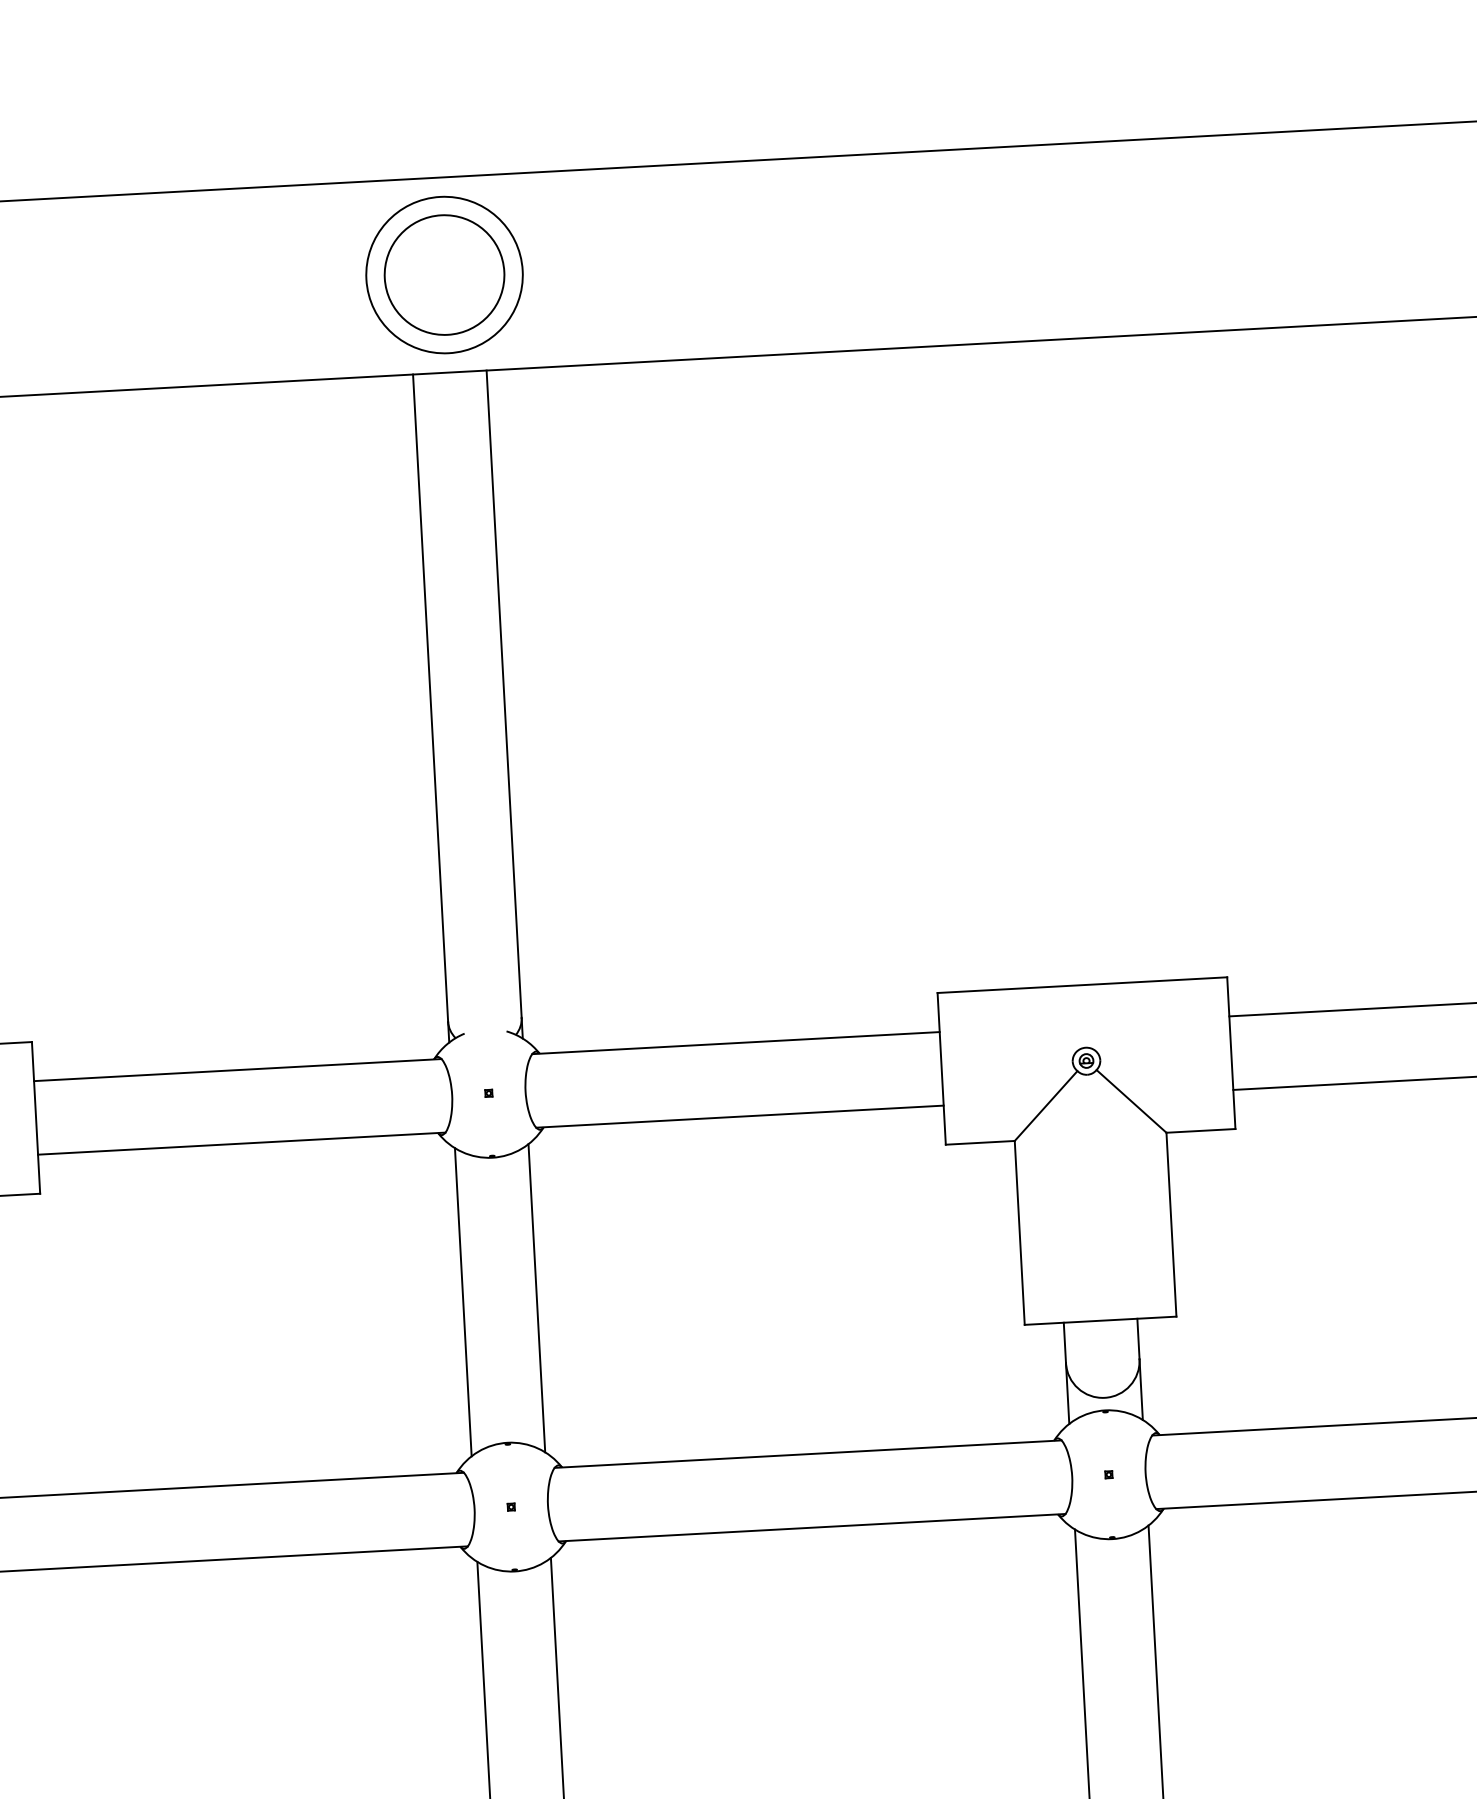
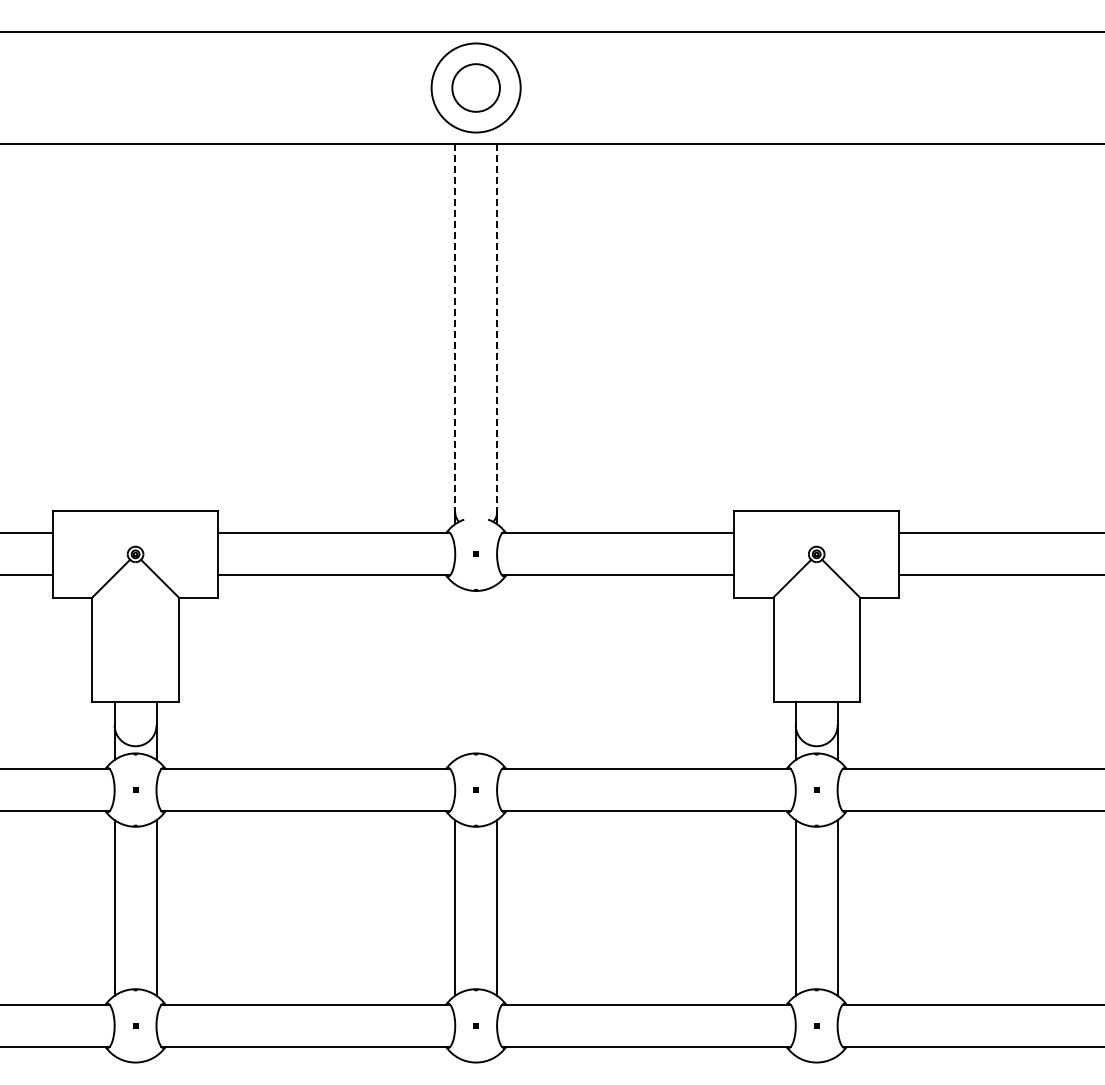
circle: (445, 274) -> (476, 87), size x0.7
line: (504, 695) -> (497, 328), solid -> dashed
line: (431, 699) -> (455, 328), solid -> dashed
line: (537, 1298) -> (497, 672), removed
line: (463, 1302) -> (455, 672), removed

